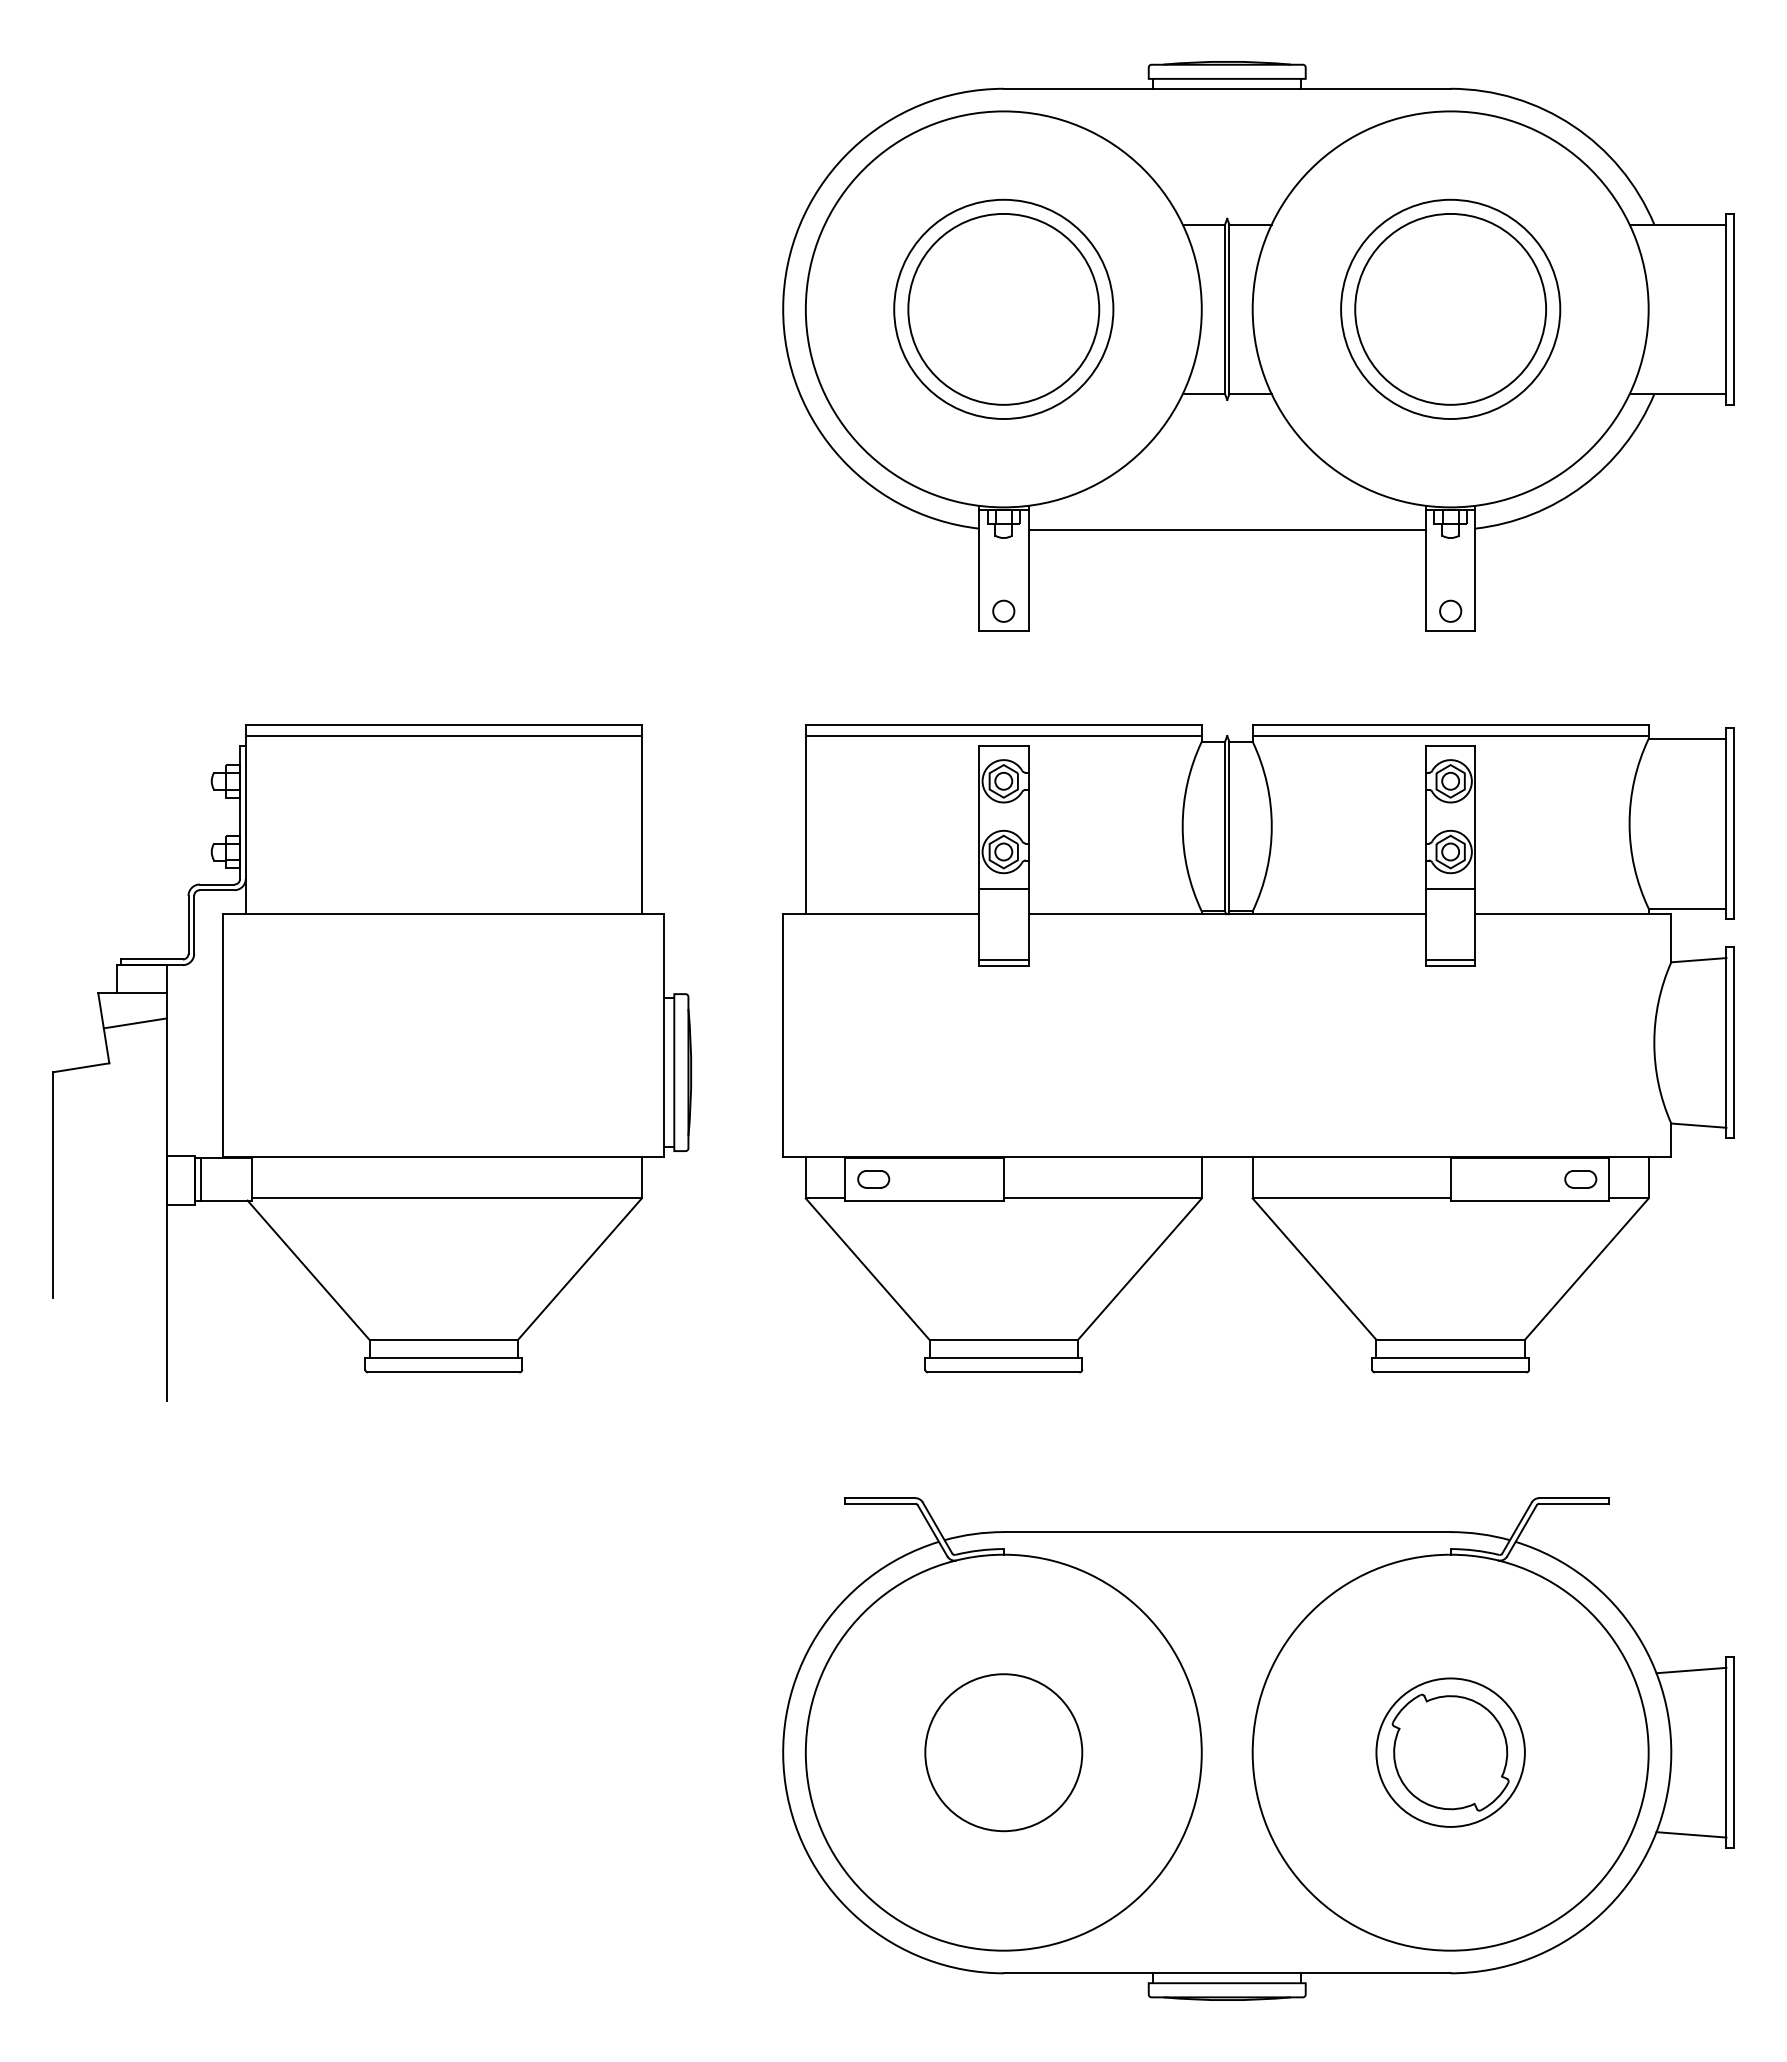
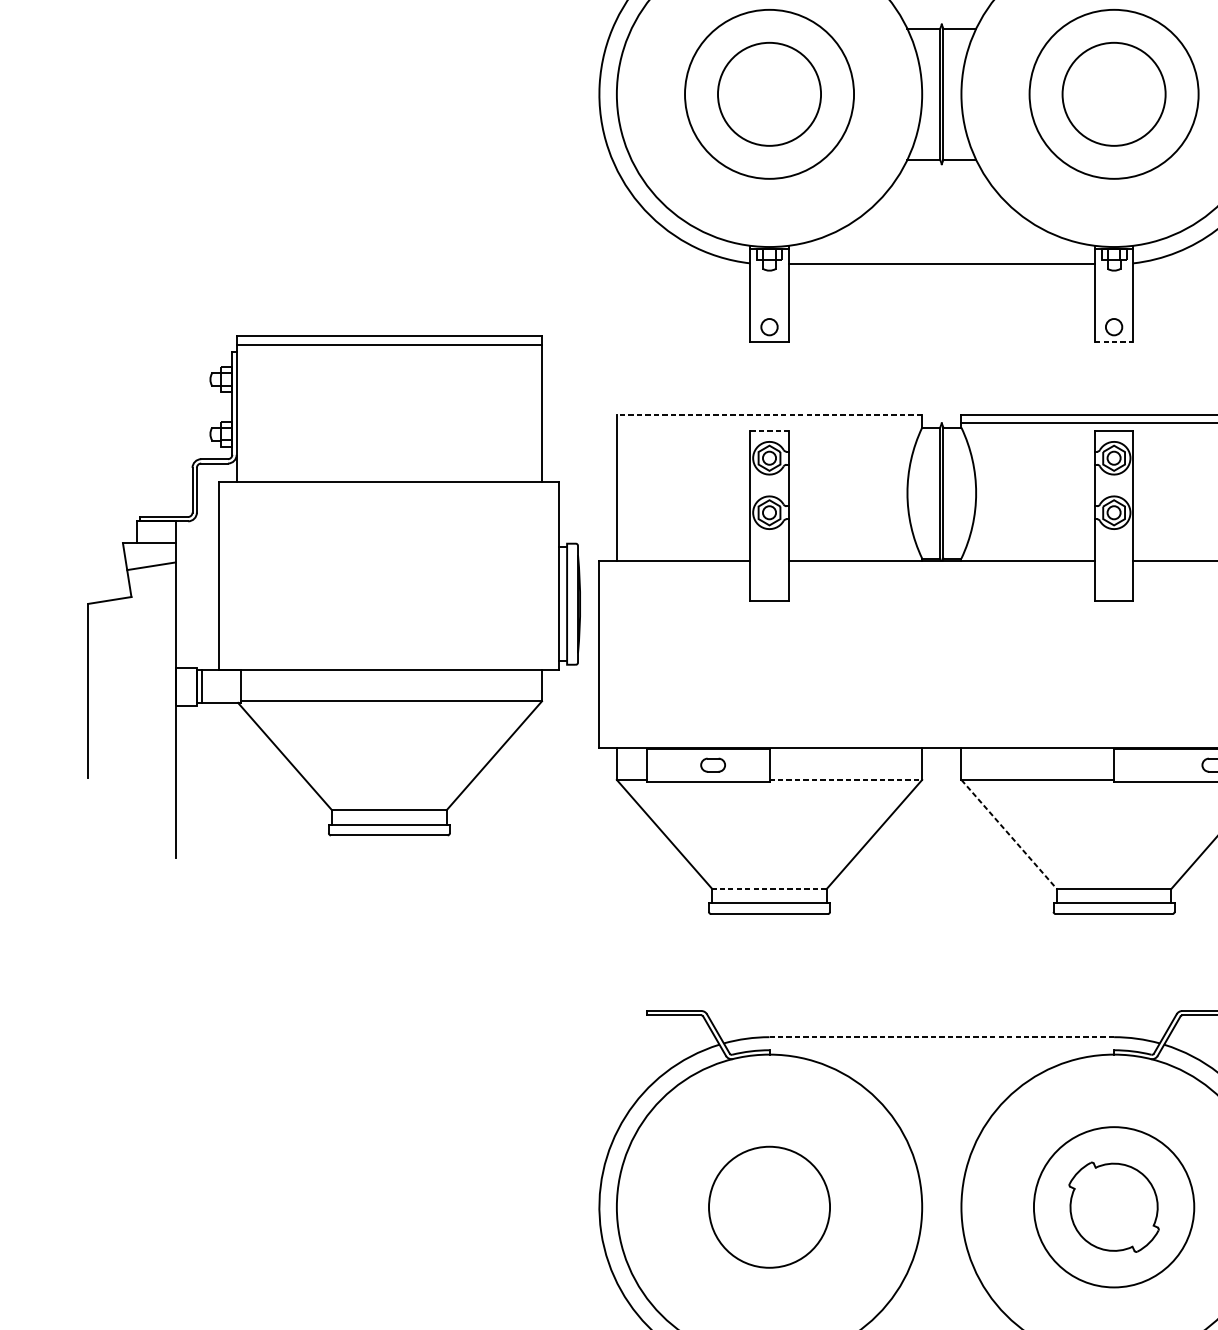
circle: (1003, 308) -> (769, 93), size x0.7
circle: (1450, 308) -> (1113, 93), size x0.7
line: (1450, 630) -> (1113, 341), solid -> dashed
line: (1003, 724) -> (769, 414), solid -> dashed
line: (1003, 736) -> (769, 423), removed
line: (1003, 745) -> (769, 430), solid -> dashed
line: (1003, 889) -> (769, 541), removed
line: (1450, 889) -> (1113, 541), removed
line: (1003, 960) -> (769, 596), removed
line: (1450, 960) -> (1113, 596), removed
part: (371, 1062) -> (333, 596), moved
part: (873, 1179) -> (712, 765), moved
line: (1102, 1198) -> (845, 779), solid -> dashed
line: (1314, 1269) -> (1009, 834), solid -> dashed
line: (1003, 1339) -> (769, 888), solid -> dashed
line: (1227, 1532) -> (942, 1037), solid -> dashed
circle: (1450, 1752) -> (1113, 1207), size x1.4

